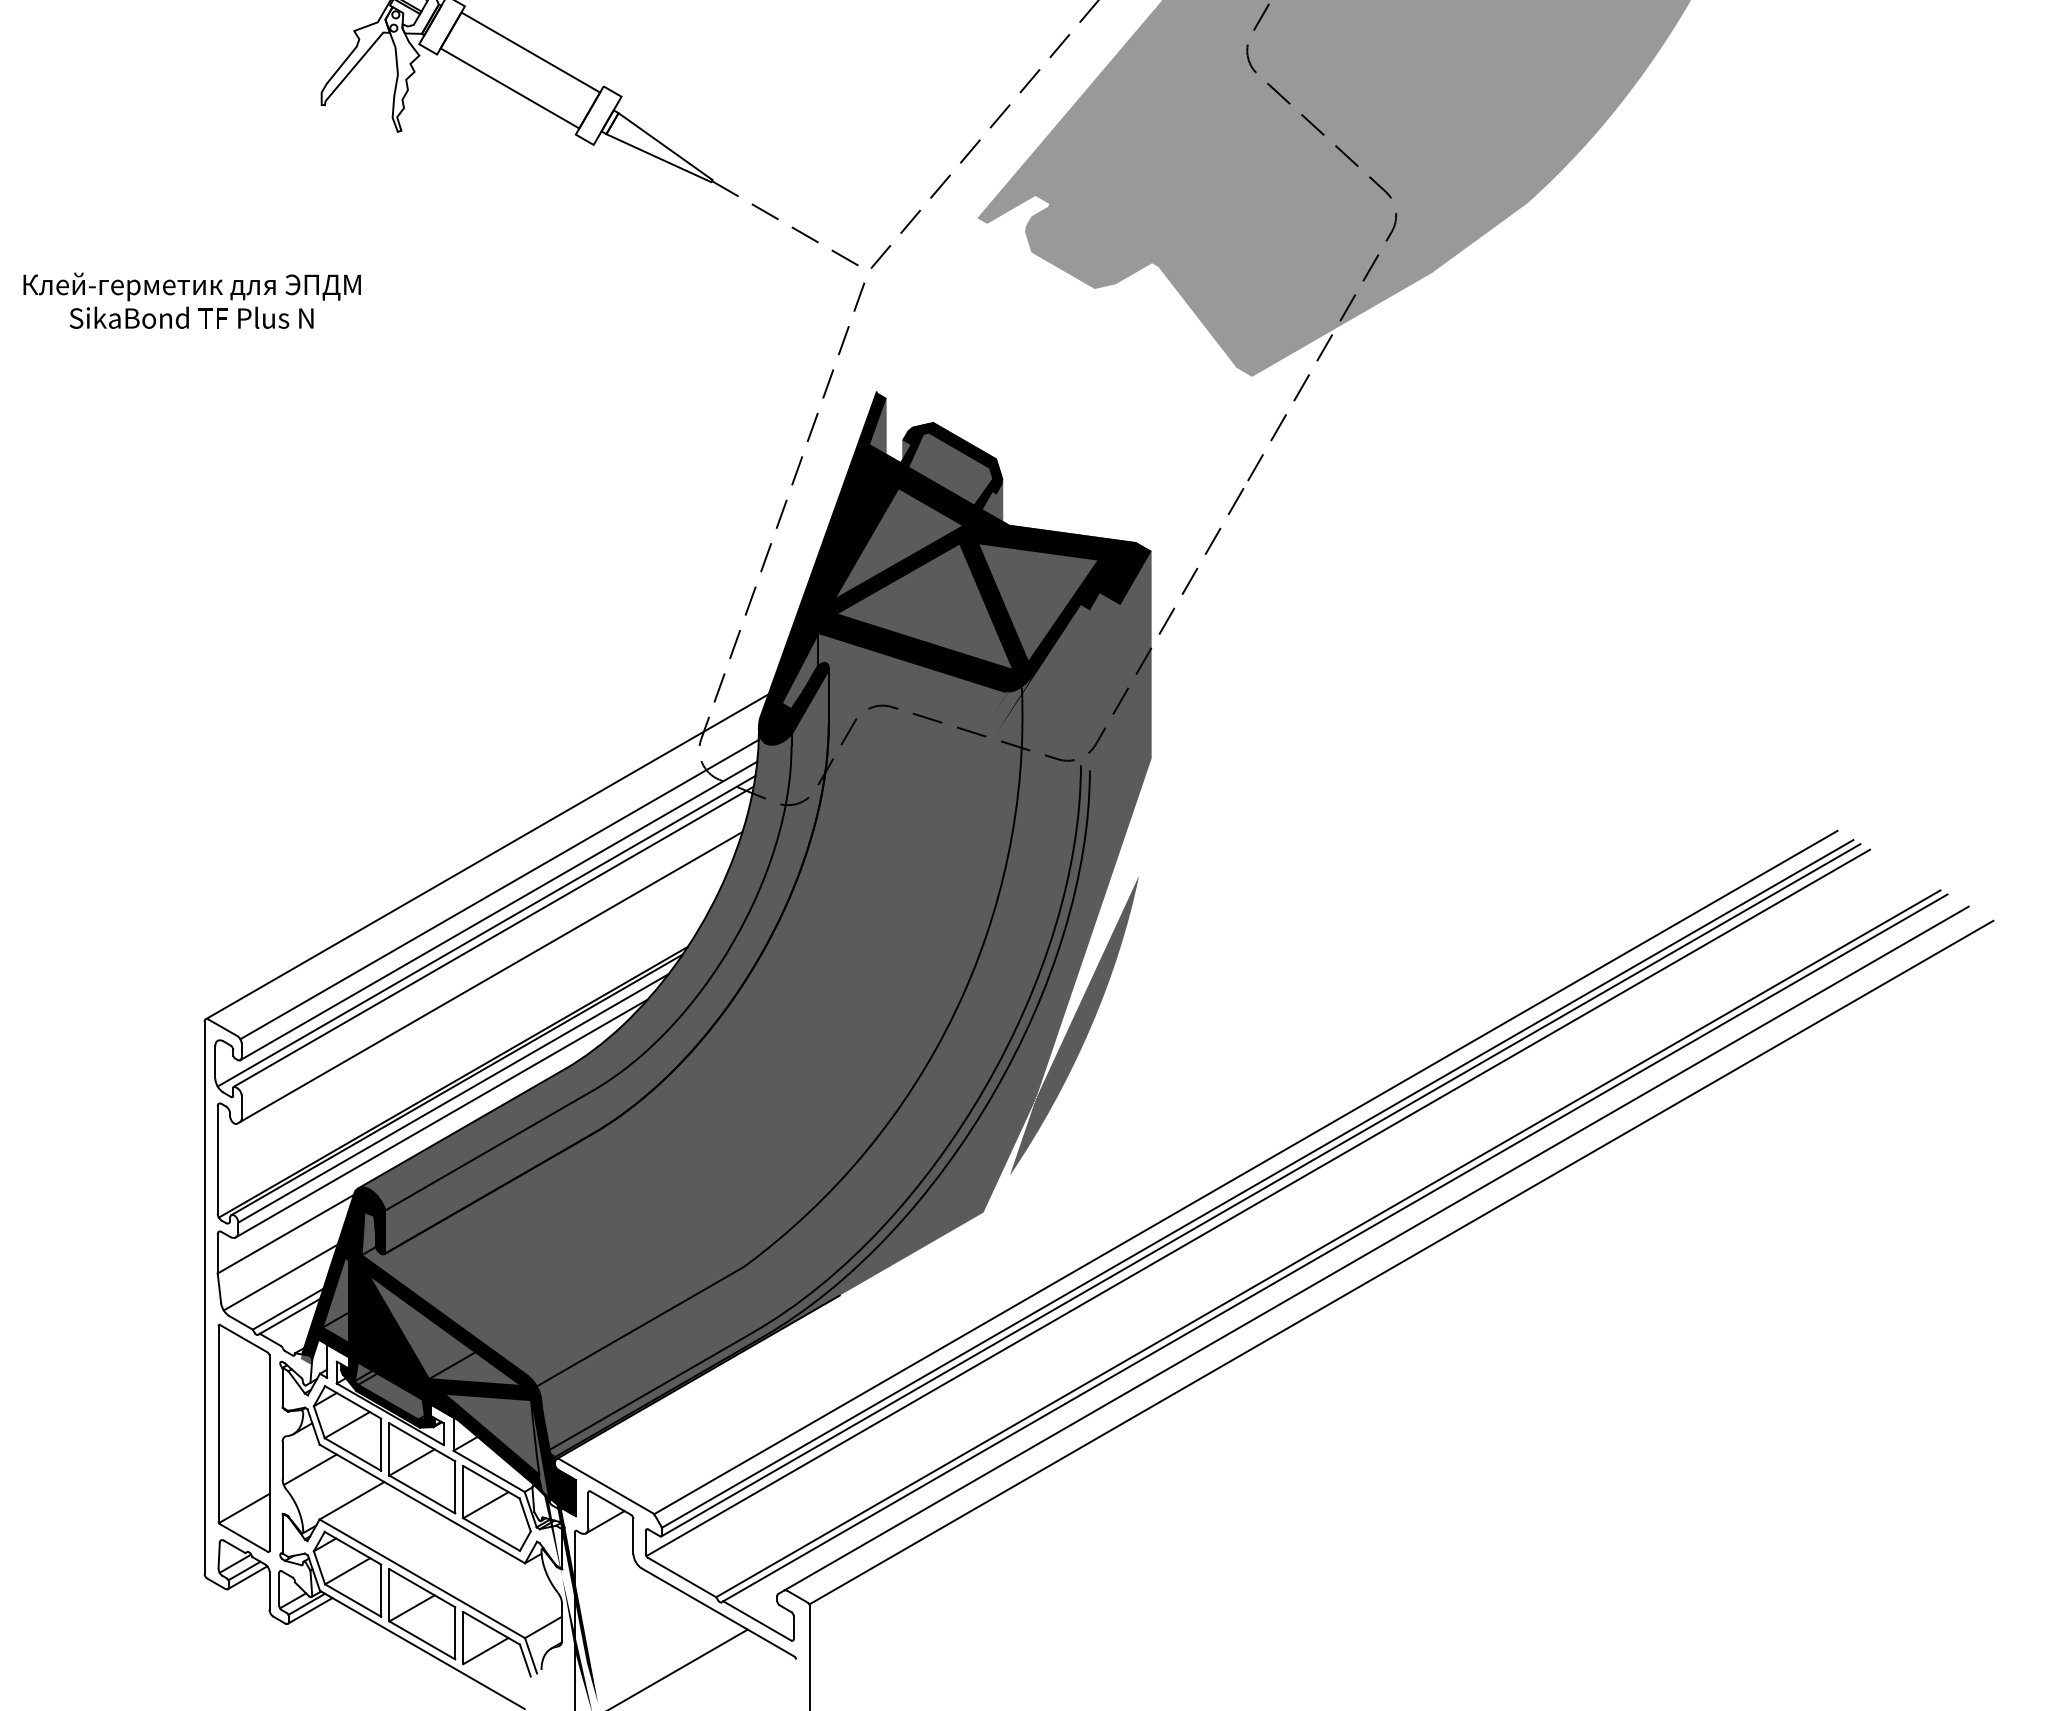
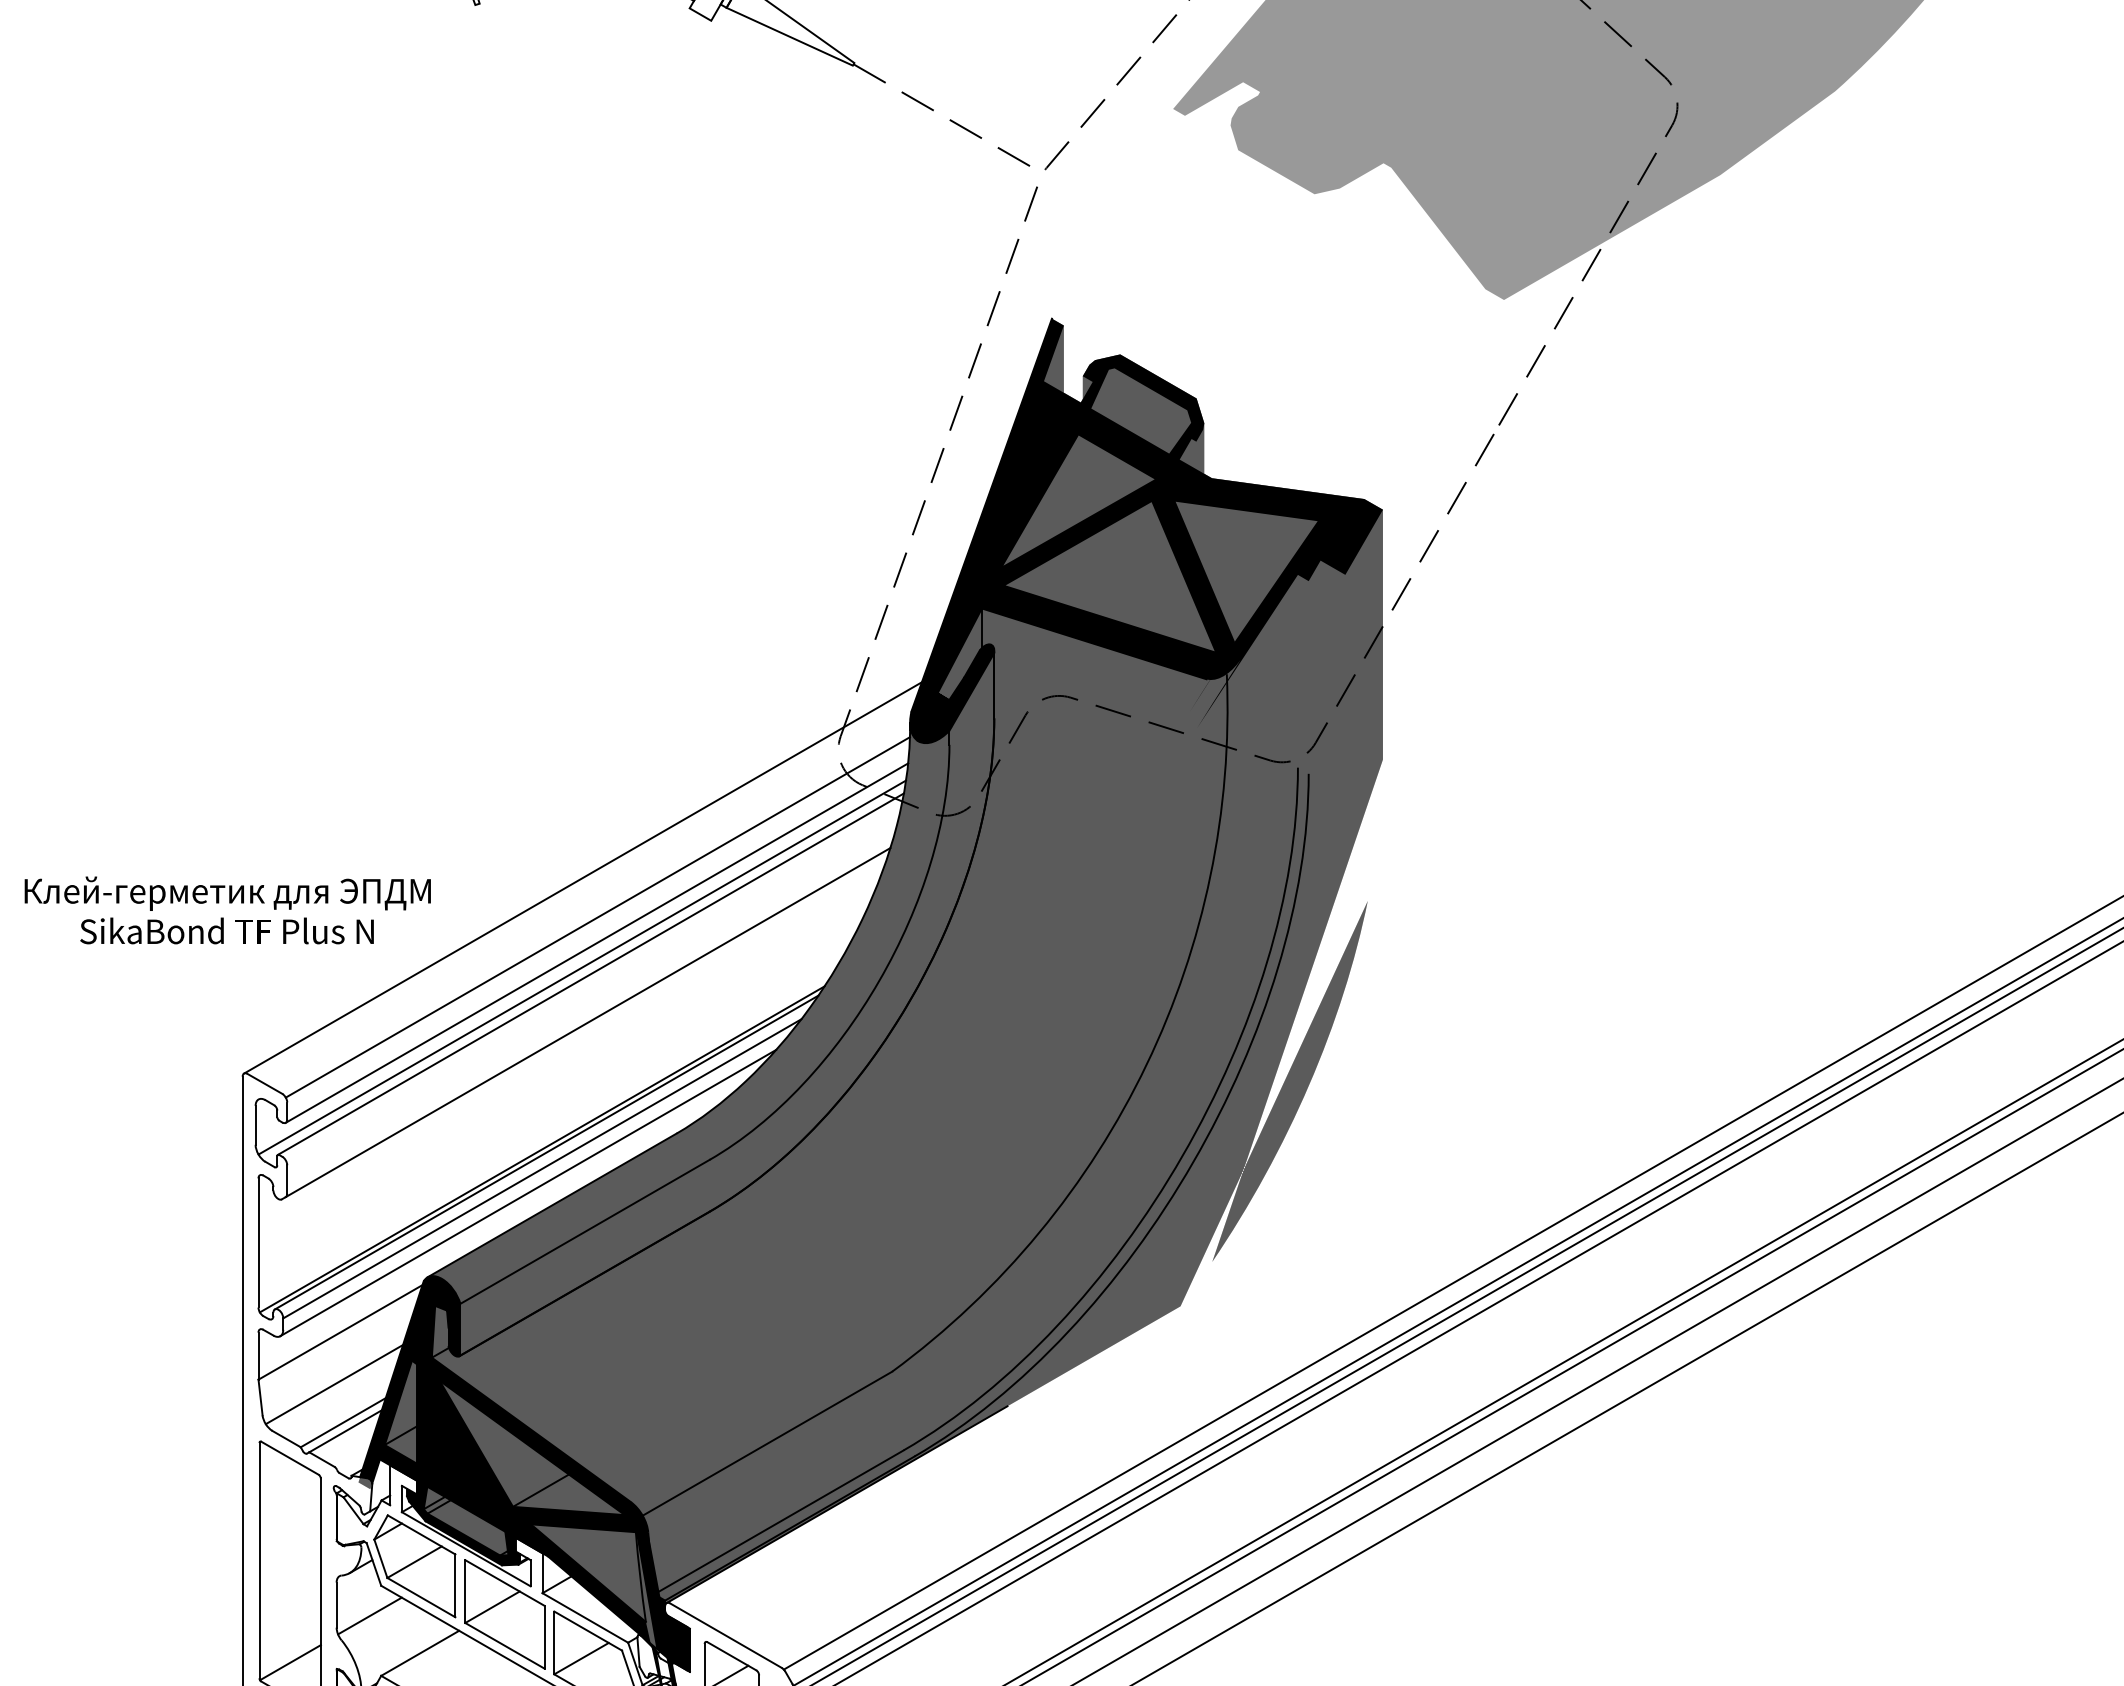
text: (191, 300) -> (226, 910), moved

